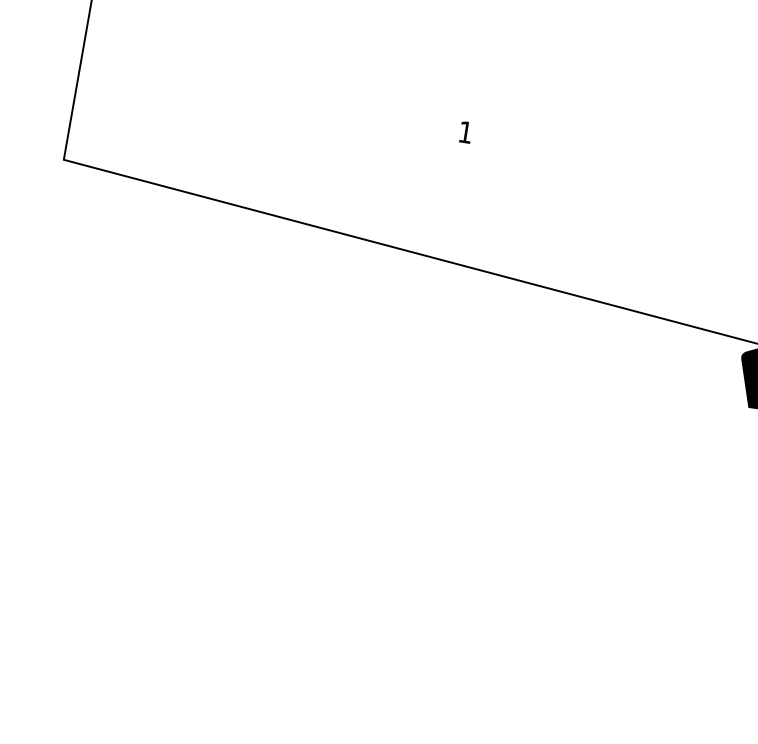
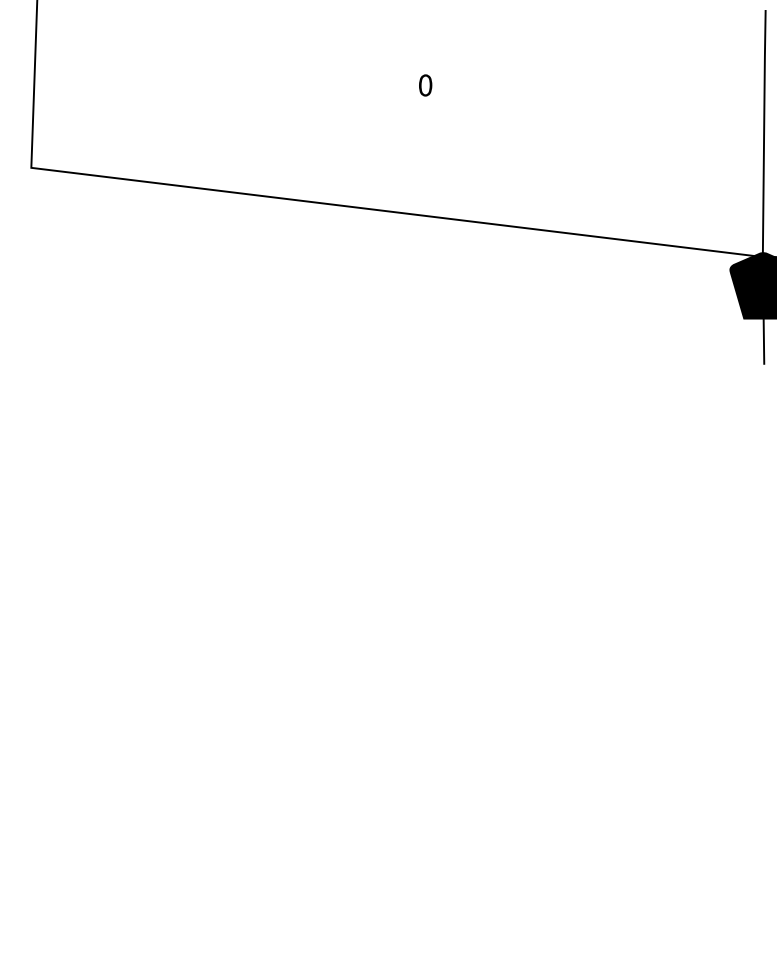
text: (465, 132) -> (425, 85), 1 -> 0

